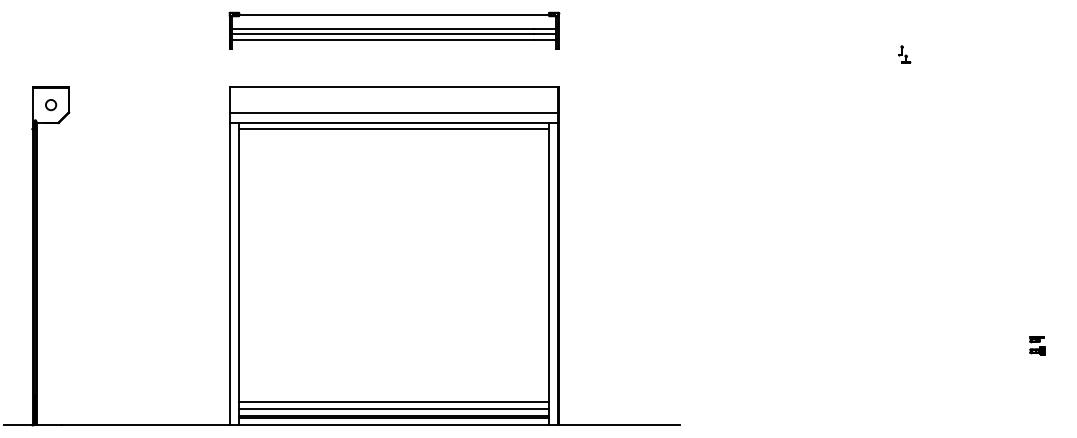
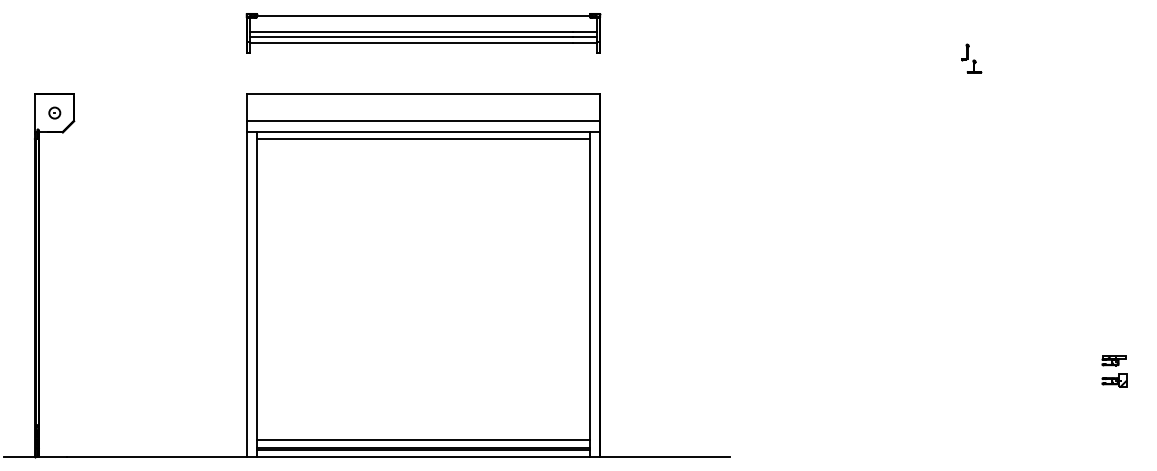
part: (904, 54) -> (971, 58), size x1.6
part: (1037, 345) -> (1114, 371), size x1.6
line: (394, 402) -> (423, 432), removed

